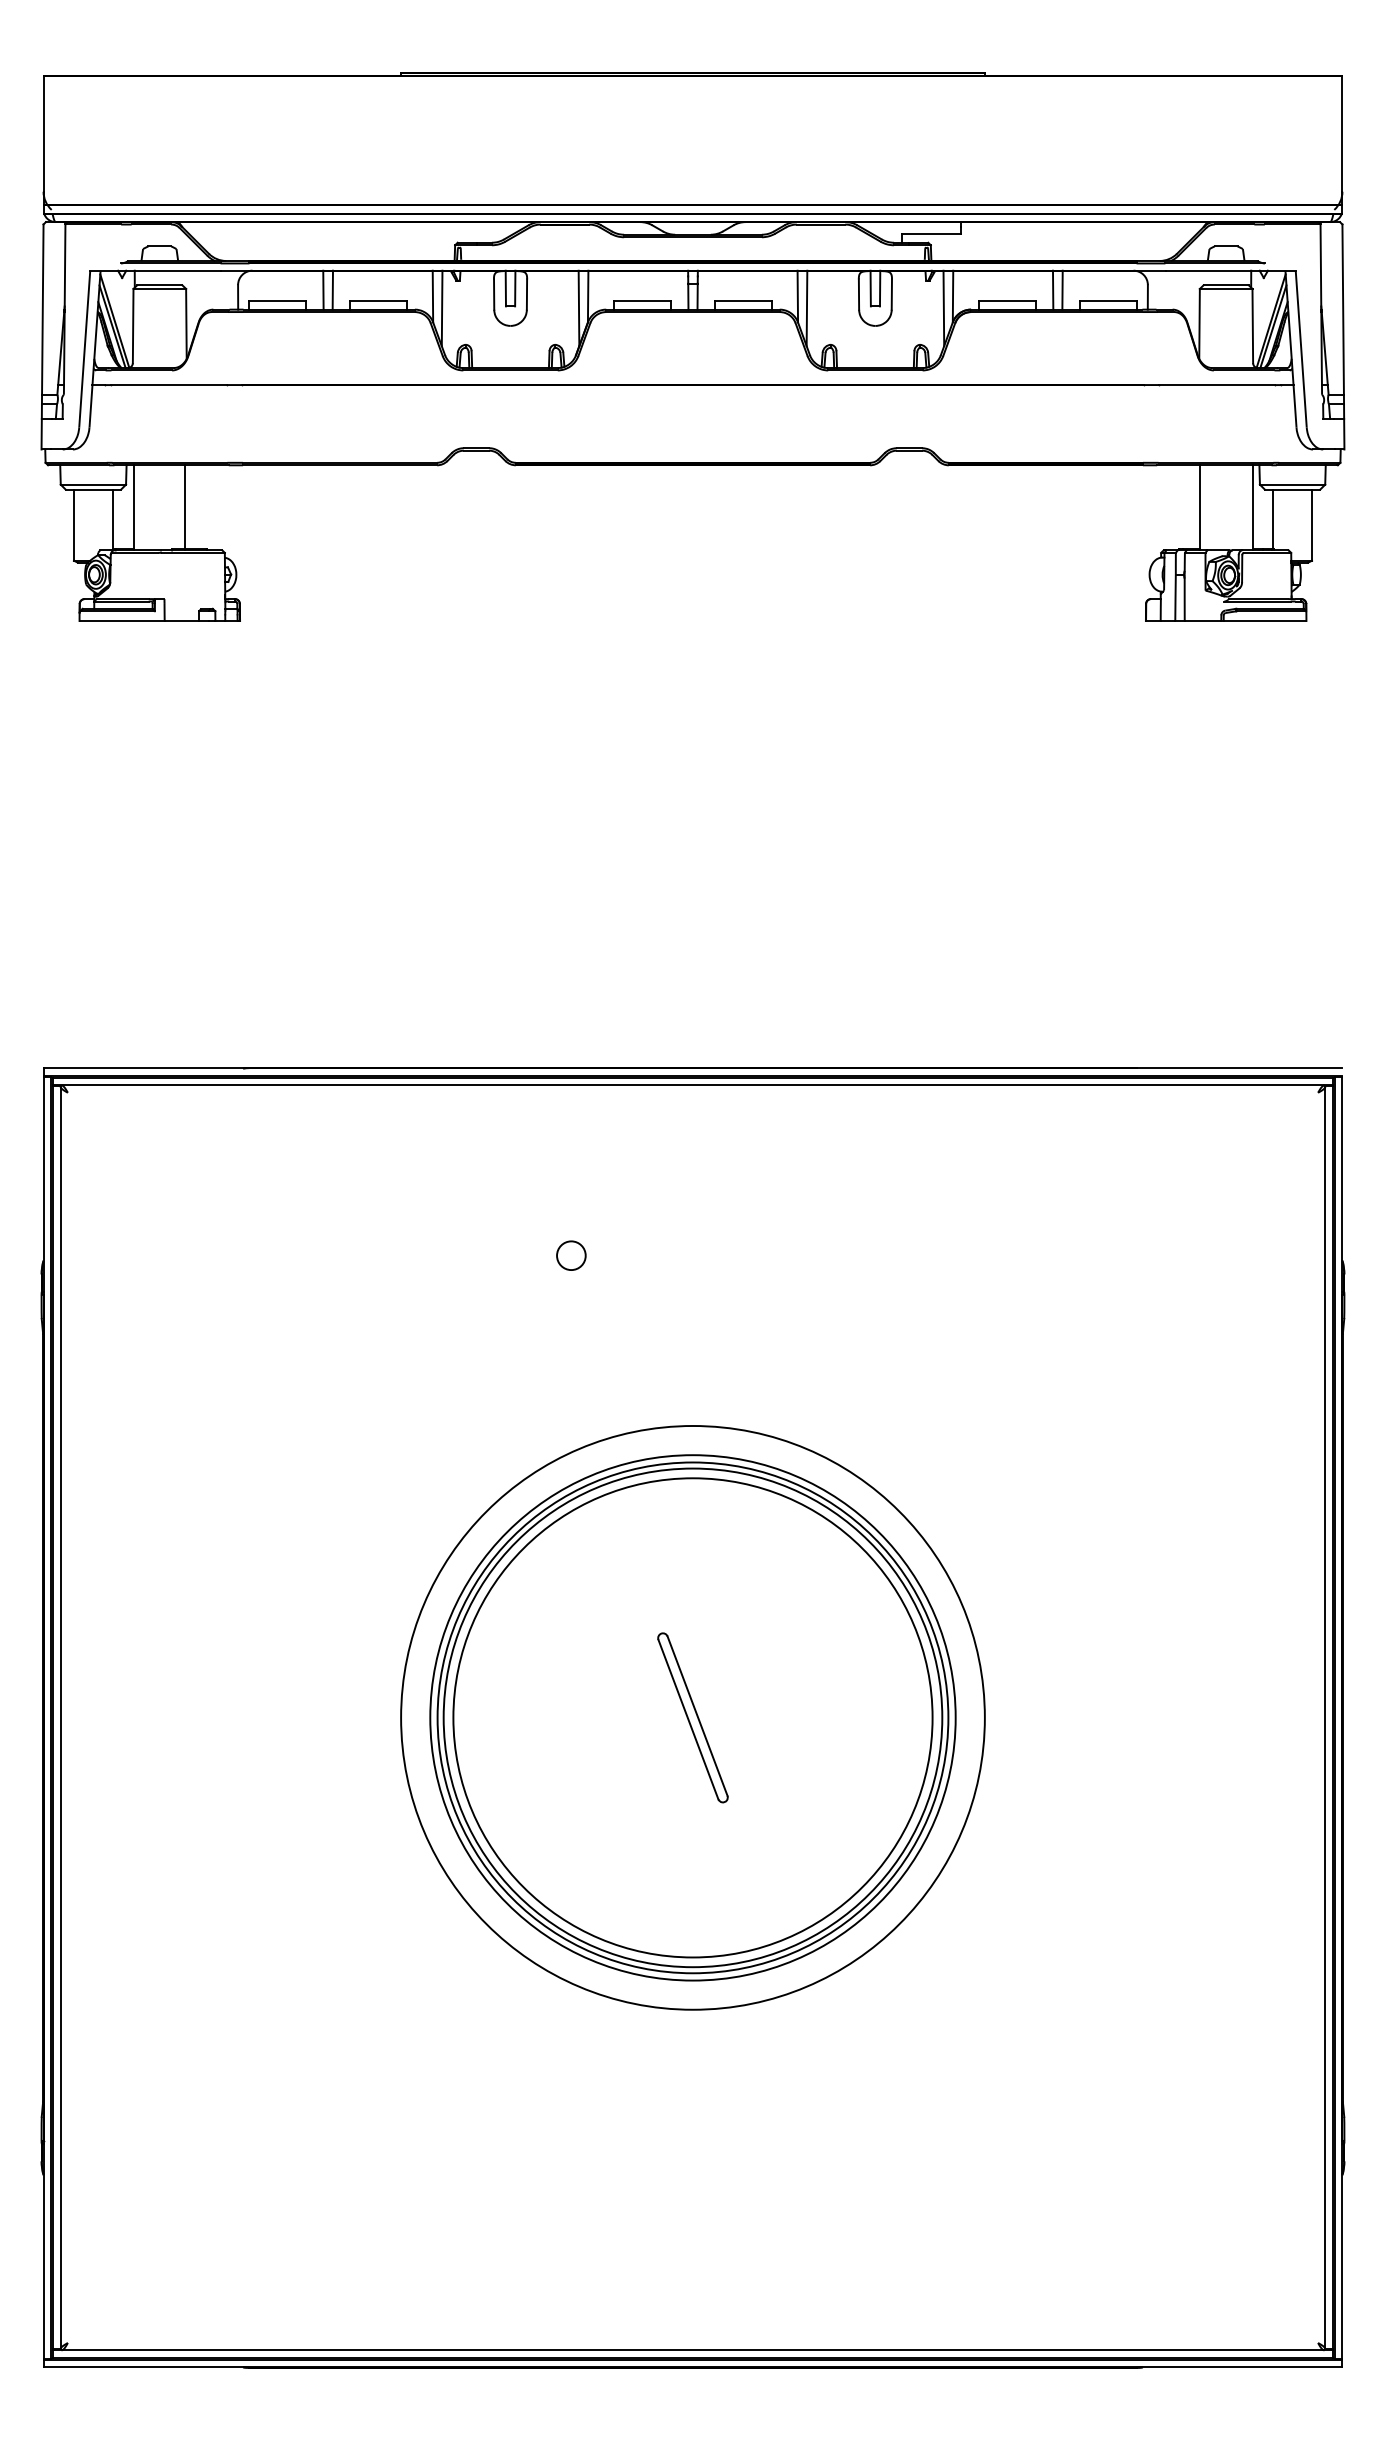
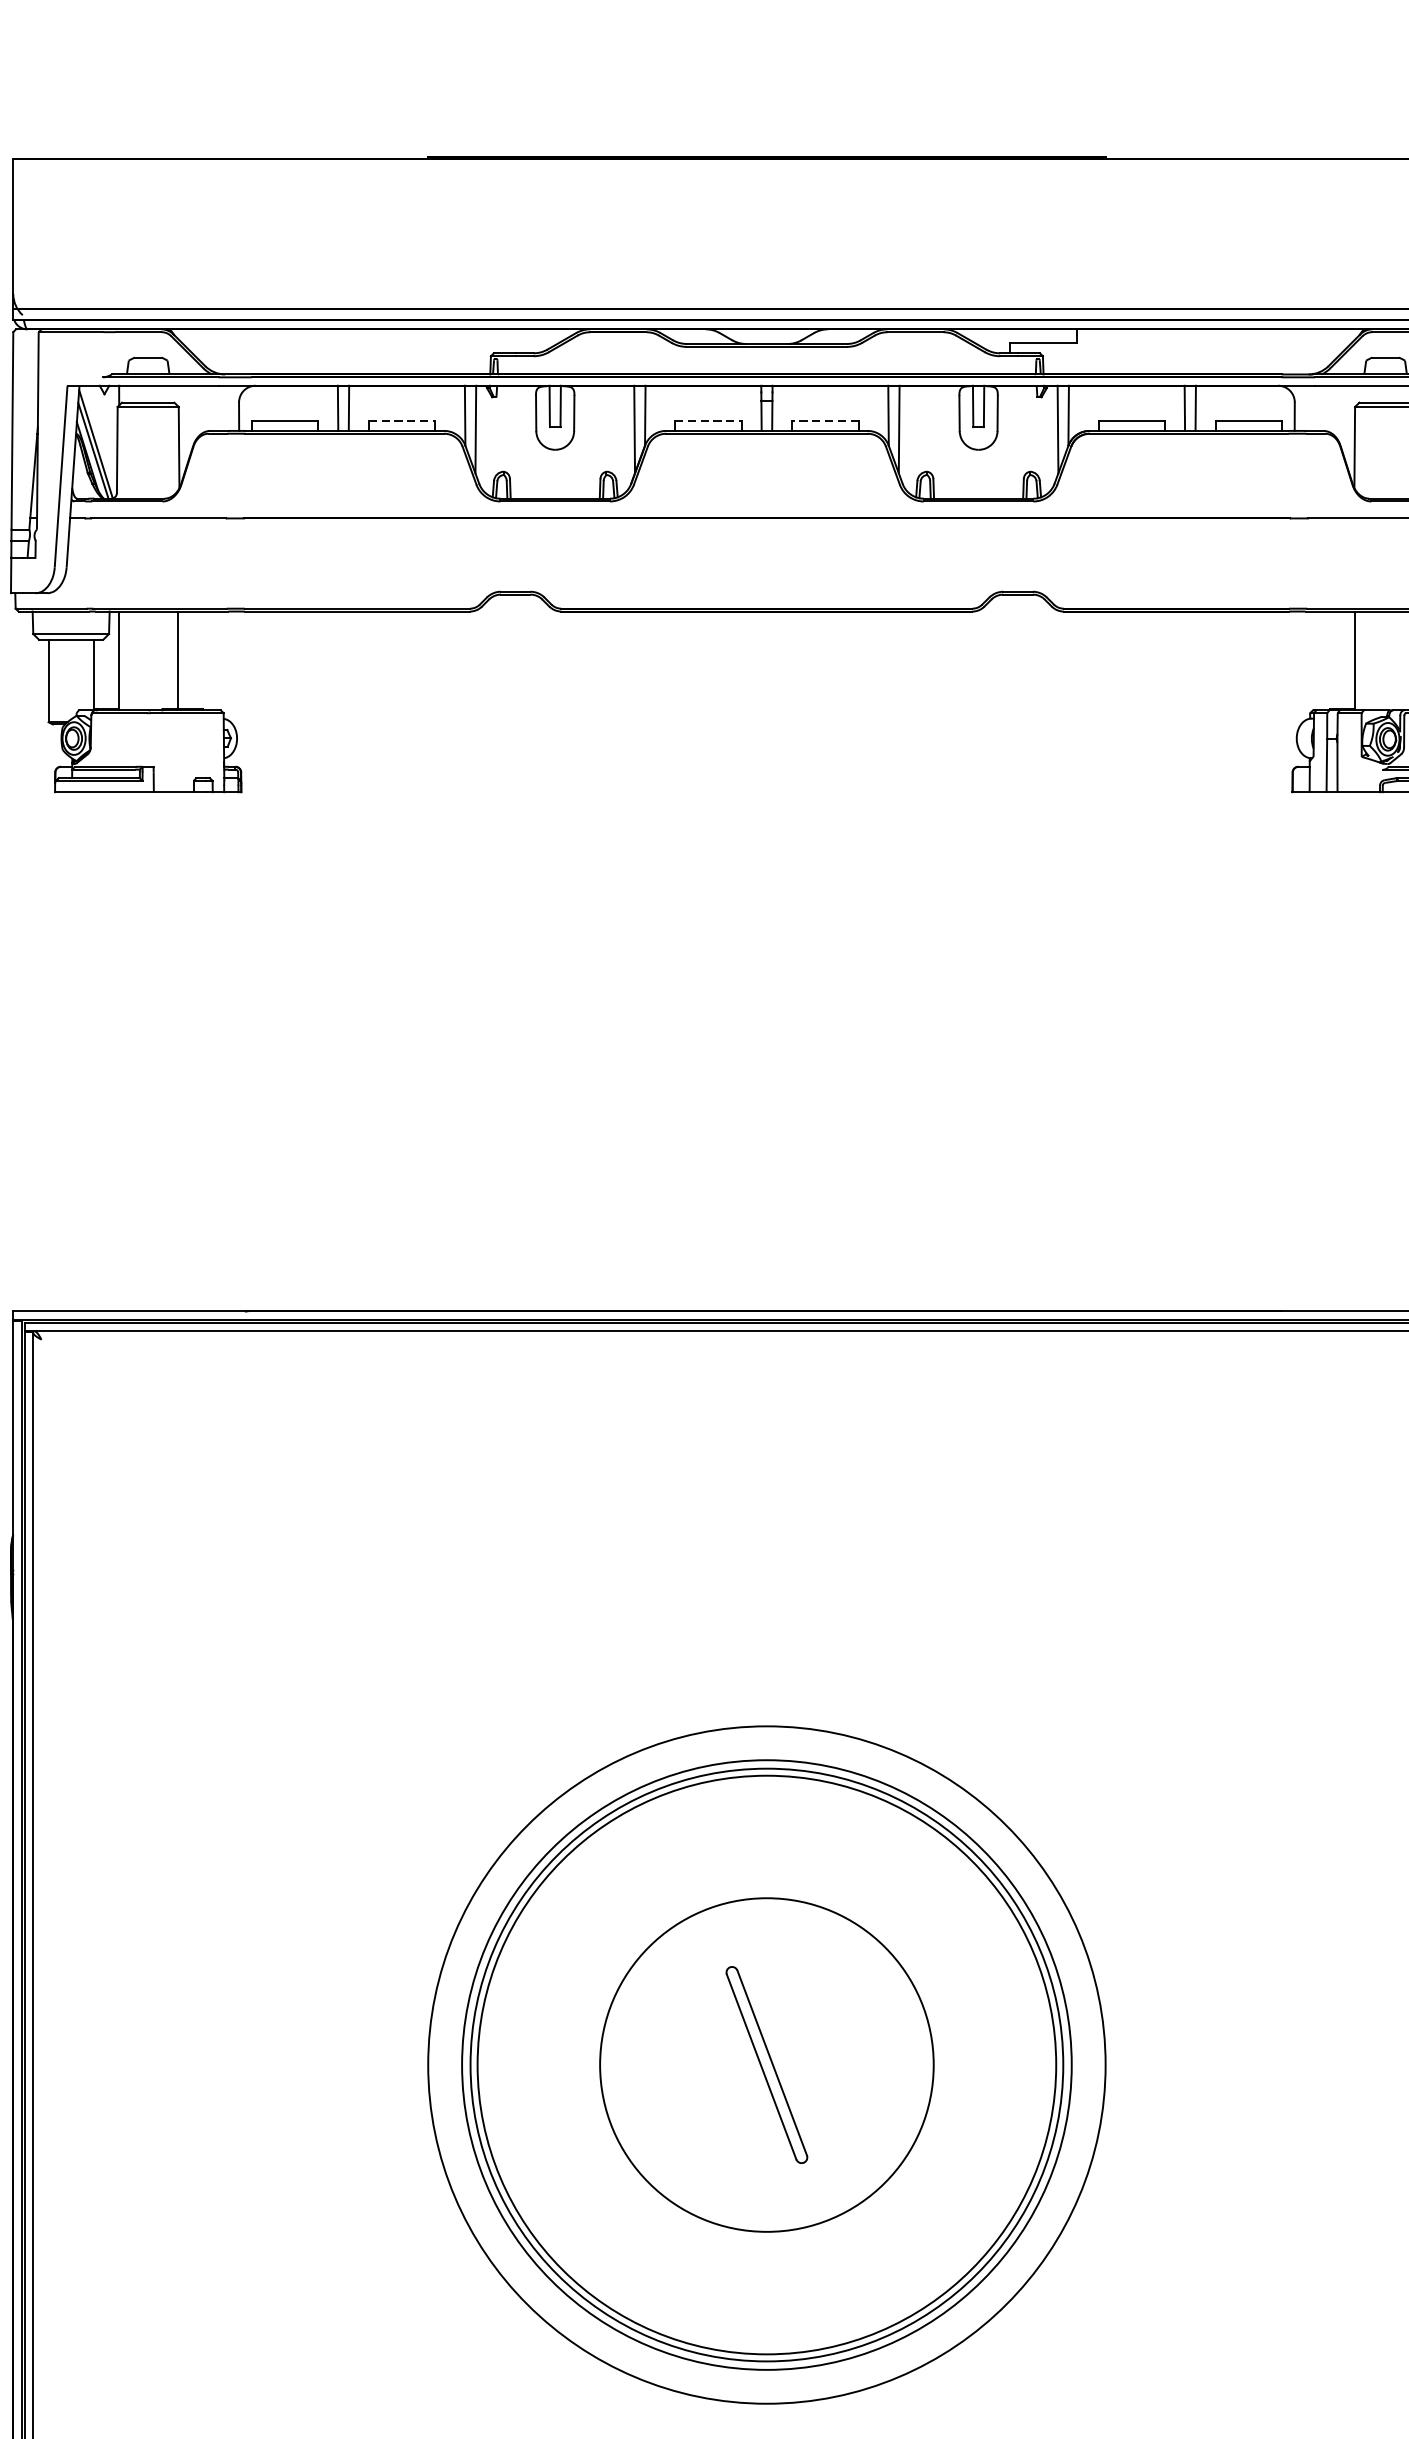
line: (378, 301) -> (401, 421), solid -> dashed
line: (642, 301) -> (708, 421), solid -> dashed
line: (743, 301) -> (825, 421), solid -> dashed
circle: (571, 1255) -> (625, 1528), removed
circle: (692, 1717) -> (766, 2064), size x0.6

